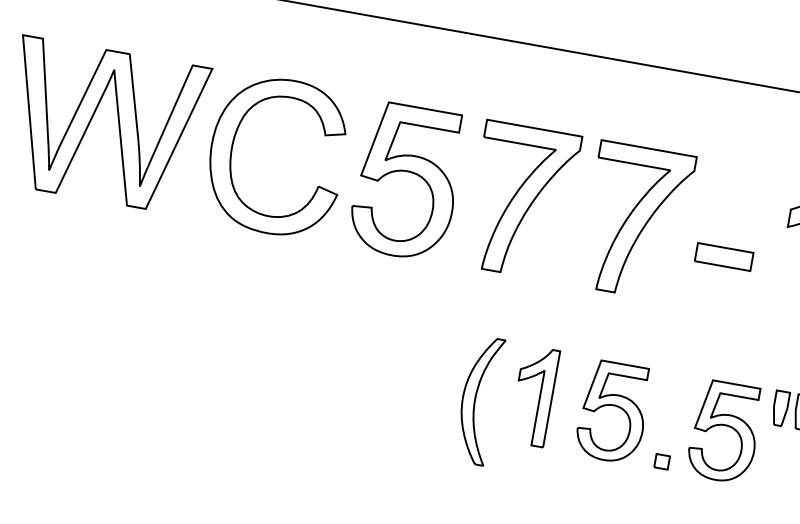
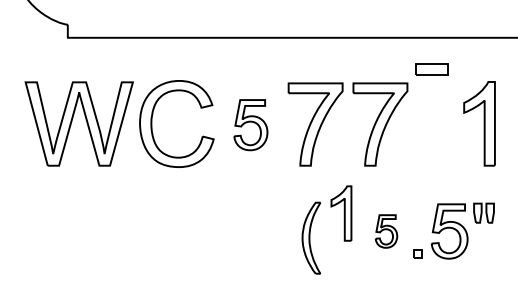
part: (406, 180) -> (250, 124), size x0.6
part: (723, 256) -> (431, 69), moved
part: (534, 396) -> (341, 213), moved
part: (613, 412) -> (386, 231), size x0.6

